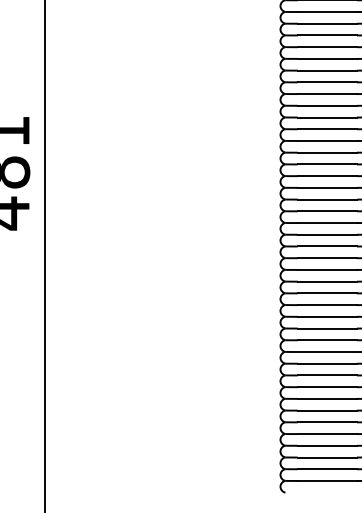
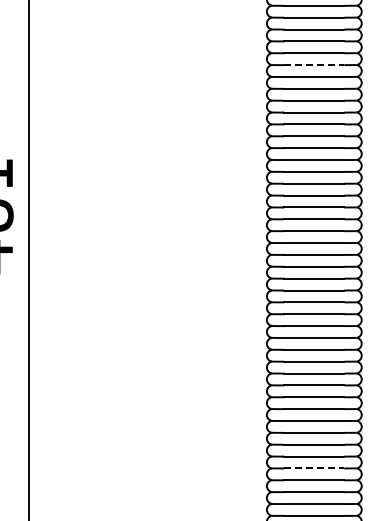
line: (327, 24) -> (314, 65), solid -> dashed
line: (327, 422) -> (314, 468), solid -> dashed

